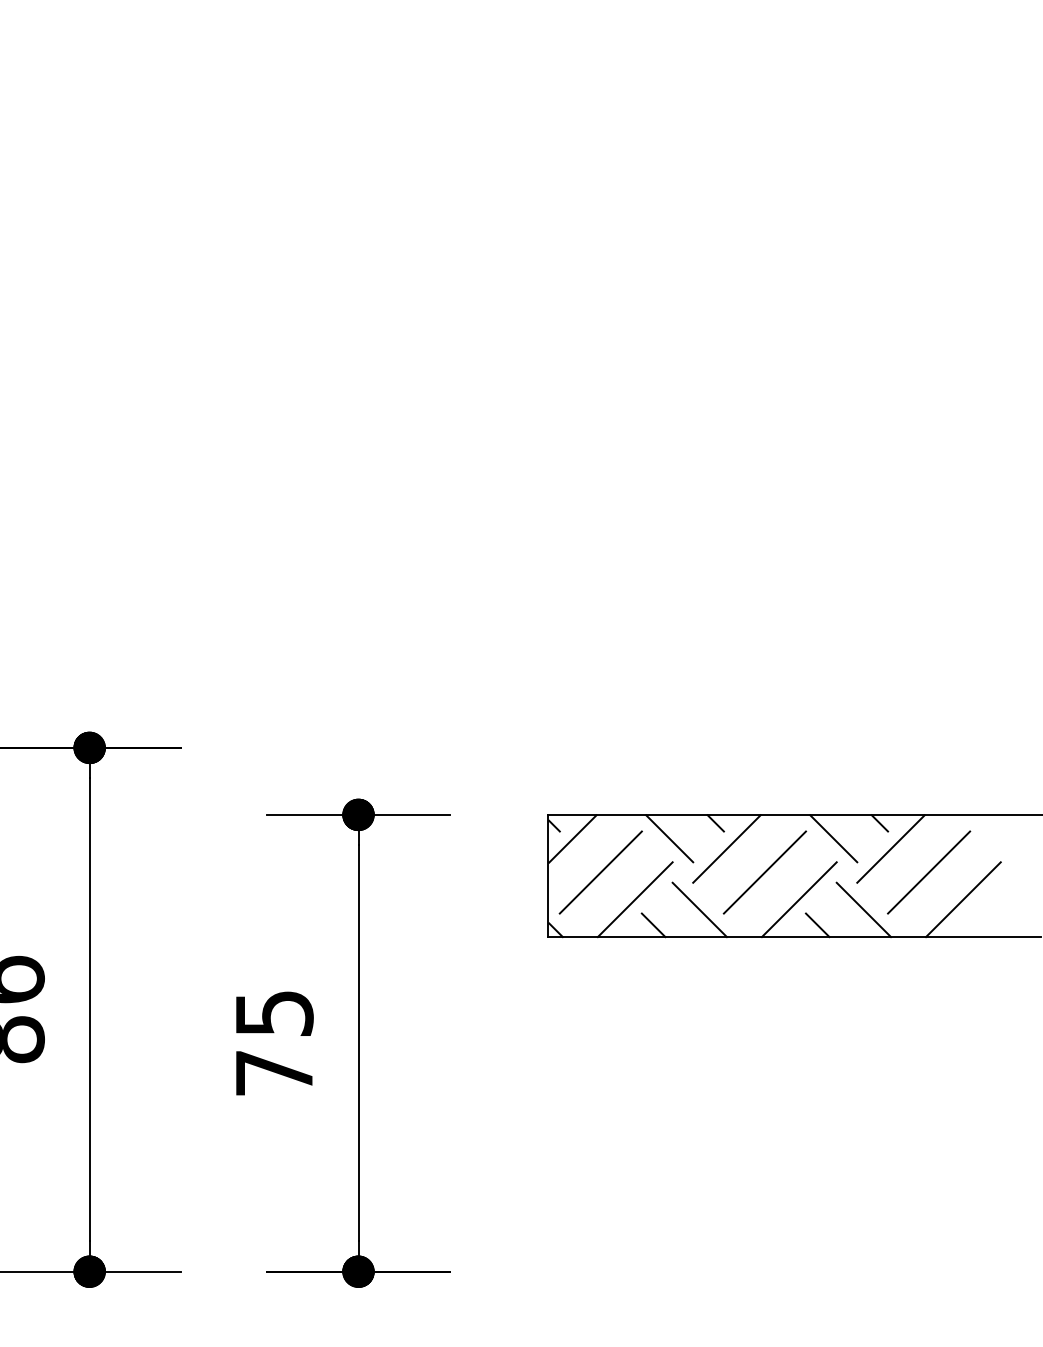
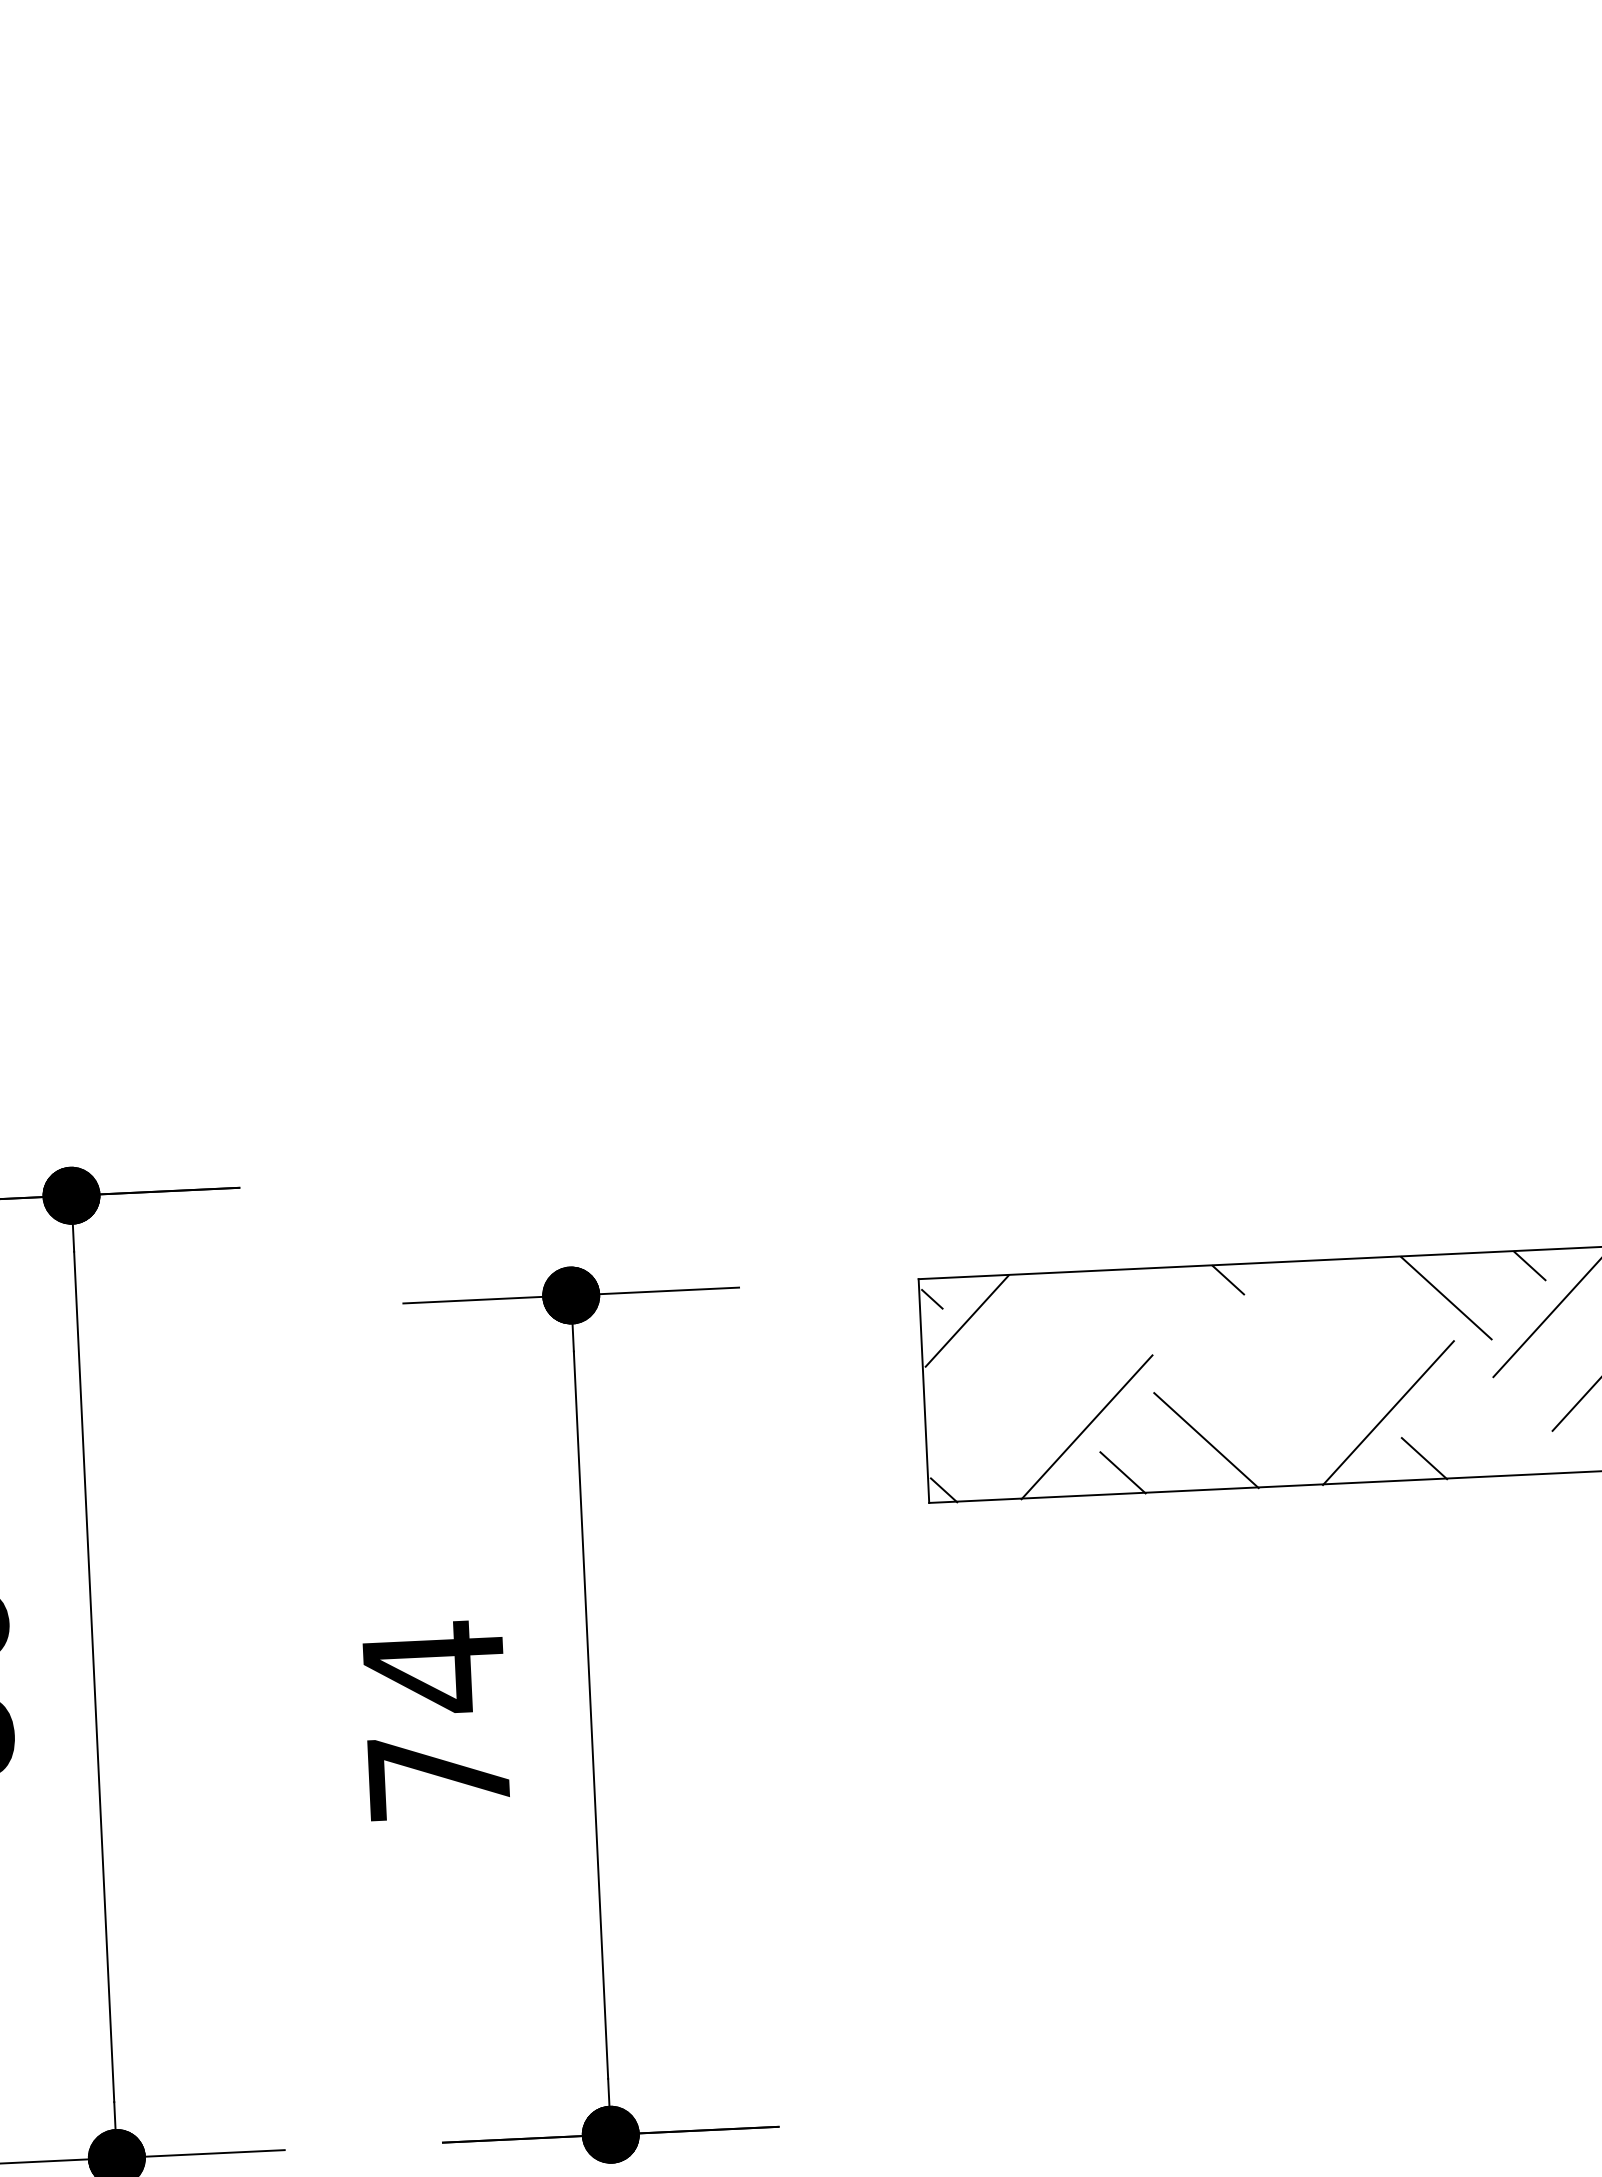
line: (669, 838) -> (1144, 1311), removed
line: (726, 848) -> (1250, 1325), removed
line: (600, 872) -> (1020, 1380), removed
line: (764, 872) -> (1322, 1366), removed
line: (863, 909) -> (1507, 1425), removed
text: (274, 1013) -> (434, 1667), 75 -> 74

